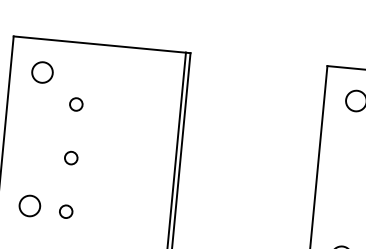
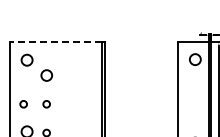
line: (98, 44) -> (55, 42), solid -> dashed
circle: (76, 104) -> (46, 75), size x1.6
circle: (27, 154) -> (23, 104), added

